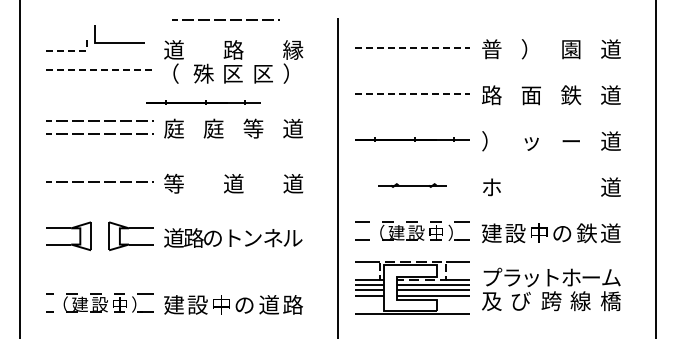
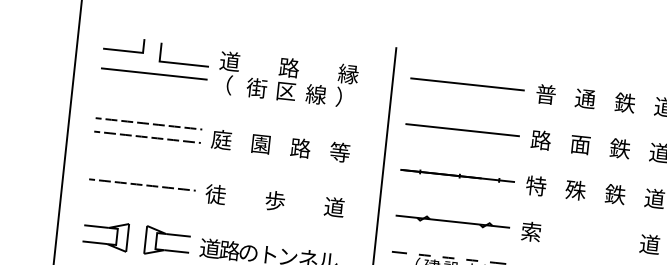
line: (225, 19) -> (284, 36), removed
line: (119, 42) -> (184, 63), moved
line: (412, 47) -> (467, 84), dashed -> solid
text: (531, 49) -> (585, 98), ） -> 通
text: (571, 49) -> (625, 103), 園 -> 鉄
line: (73, 50) -> (129, 51), dashed -> solid
line: (100, 70) -> (154, 74), dashed -> solid
text: (203, 73) -> (256, 88), 殊 -> 街
text: (263, 73) -> (316, 94), 区 -> 線
line: (412, 93) -> (462, 130), dashed -> solid
part: (203, 102) -> (253, 116), removed
text: (213, 128) -> (260, 143), 庭 -> 園
text: (253, 128) -> (300, 148), 等 -> 路
text: (292, 128) -> (339, 152), 道 -> 等
text: (491, 141) -> (535, 186), ） -> 特
text: (531, 141) -> (575, 190), ッ -> 殊
text: (571, 141) -> (615, 194), ー -> 鉄
text: (174, 183) -> (216, 194), 等 -> 徒
text: (233, 183) -> (274, 200), 道 -> 歩
part: (412, 185) -> (452, 221), size x1.67
text: (491, 187) -> (531, 231), ホ -> 索

